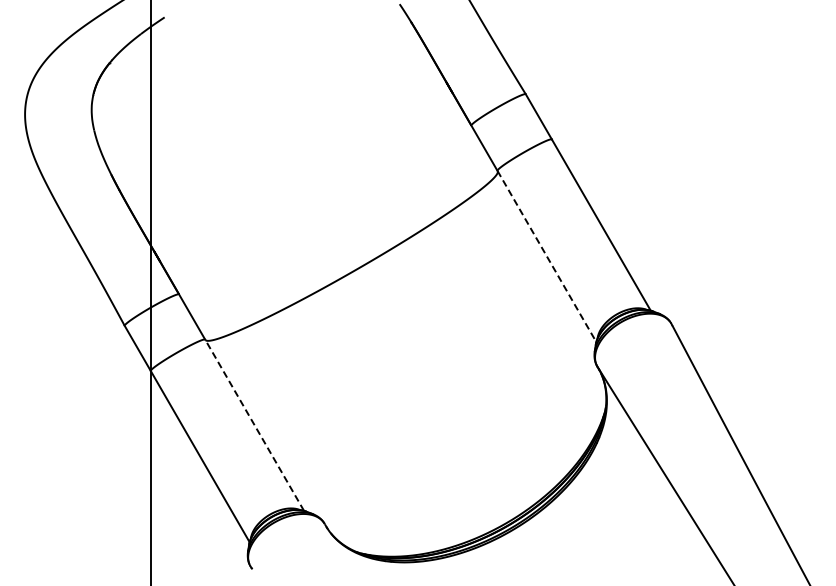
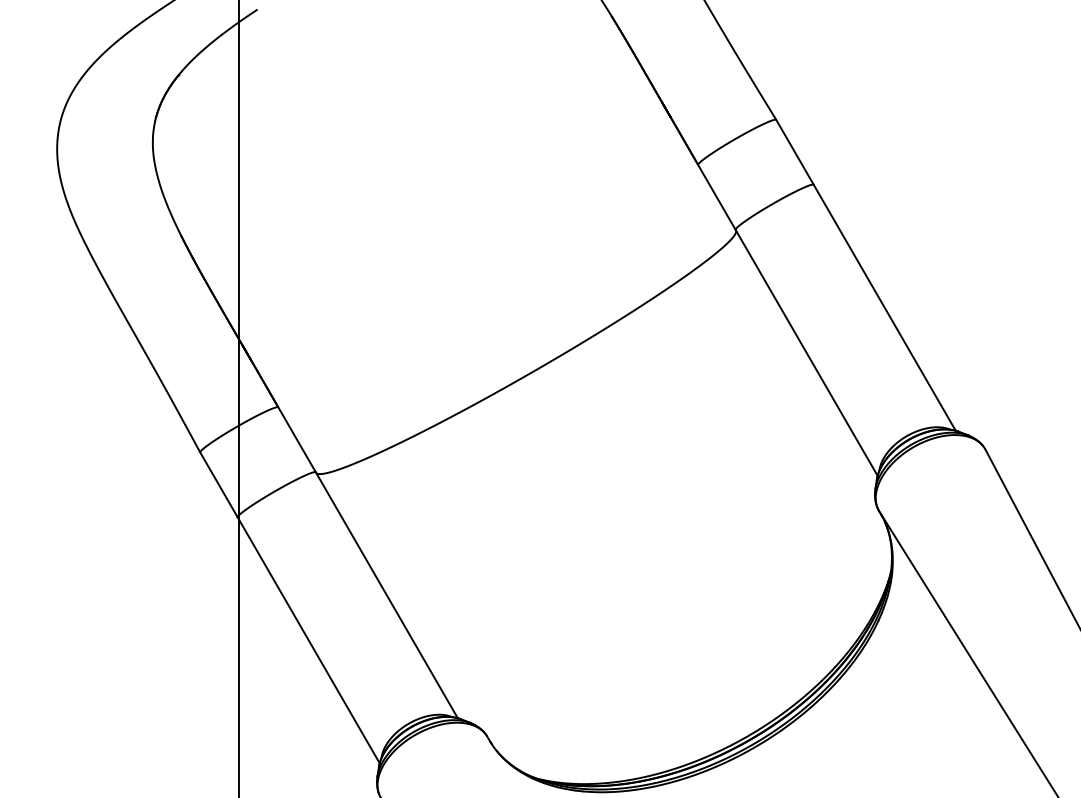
line: (546, 256) -> (806, 352), dashed -> solid
line: (254, 425) -> (386, 595), dashed -> solid

